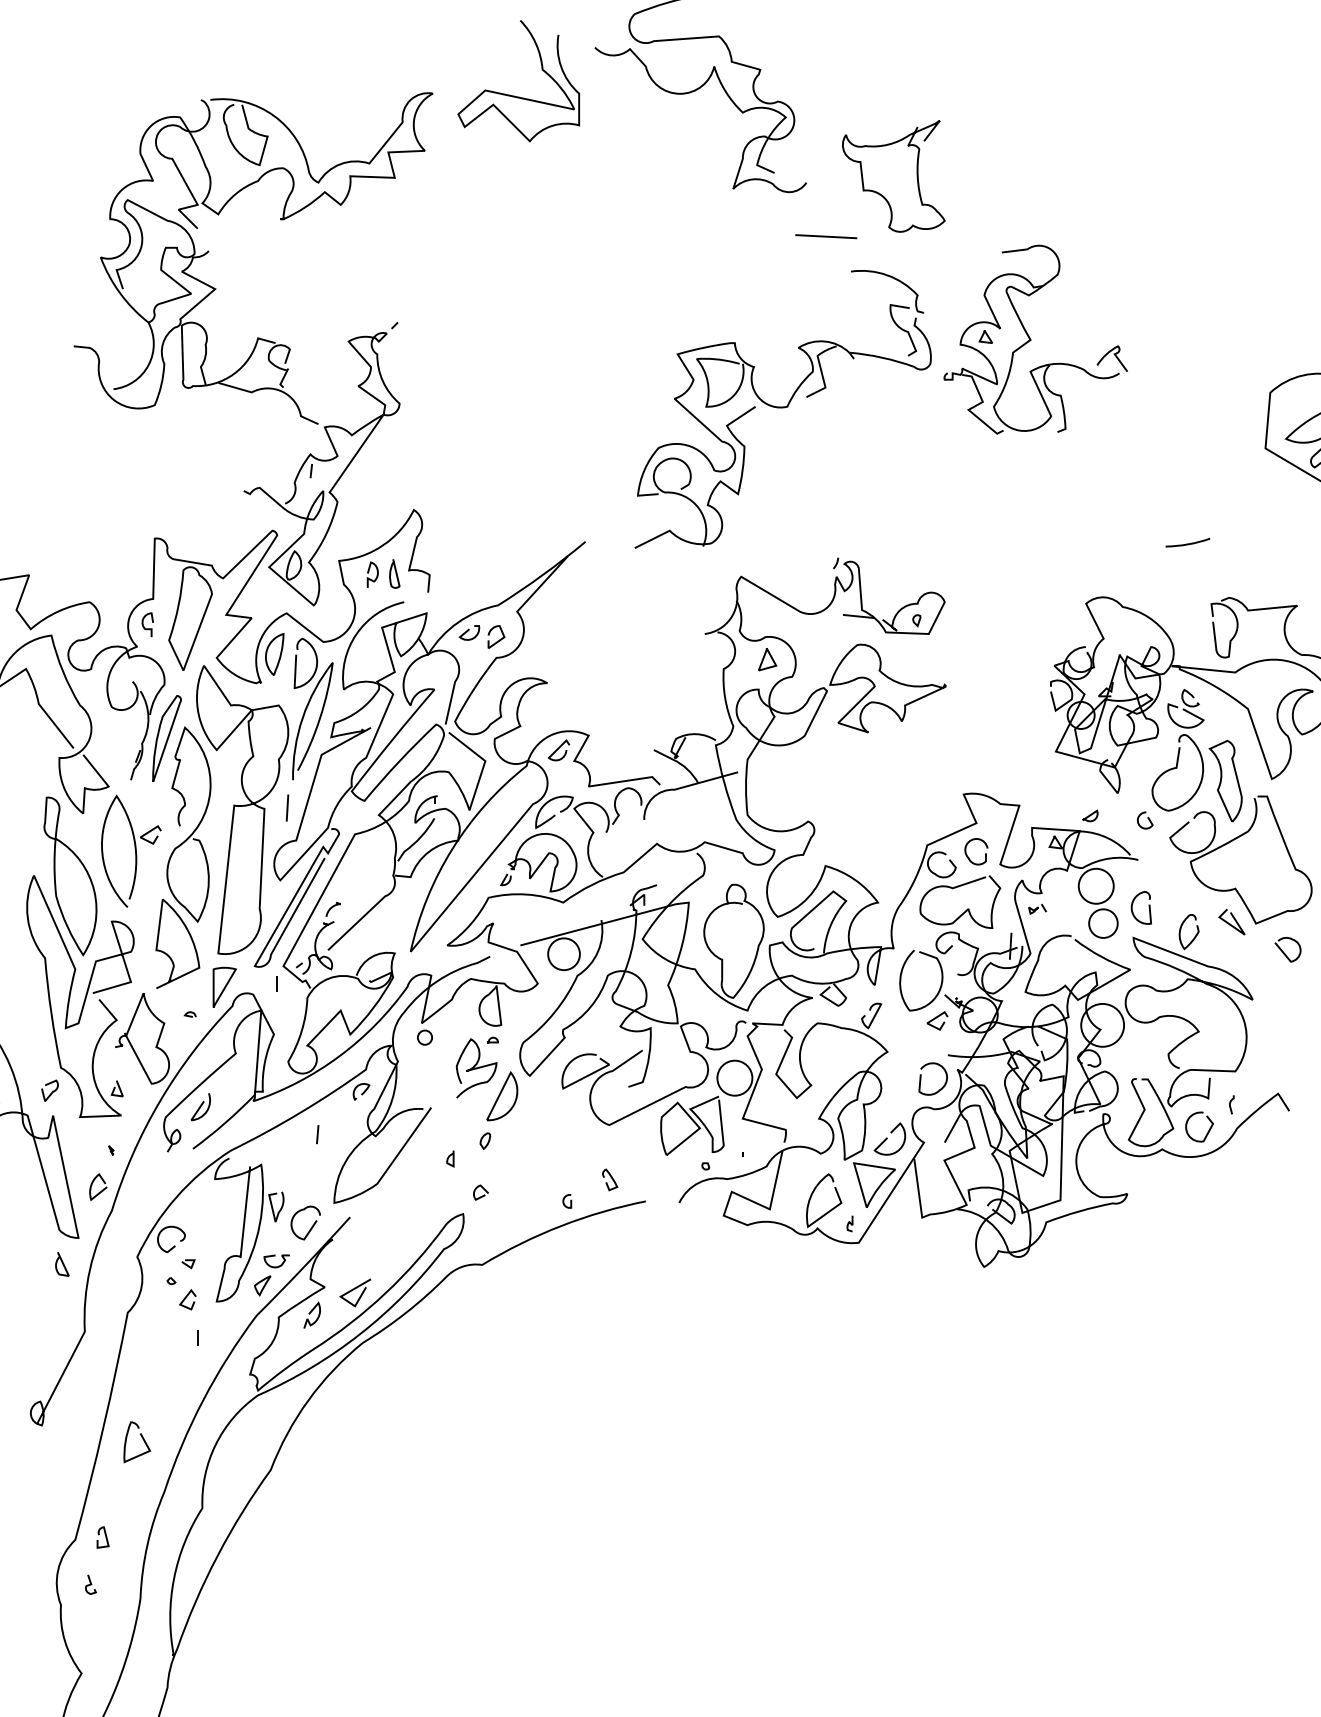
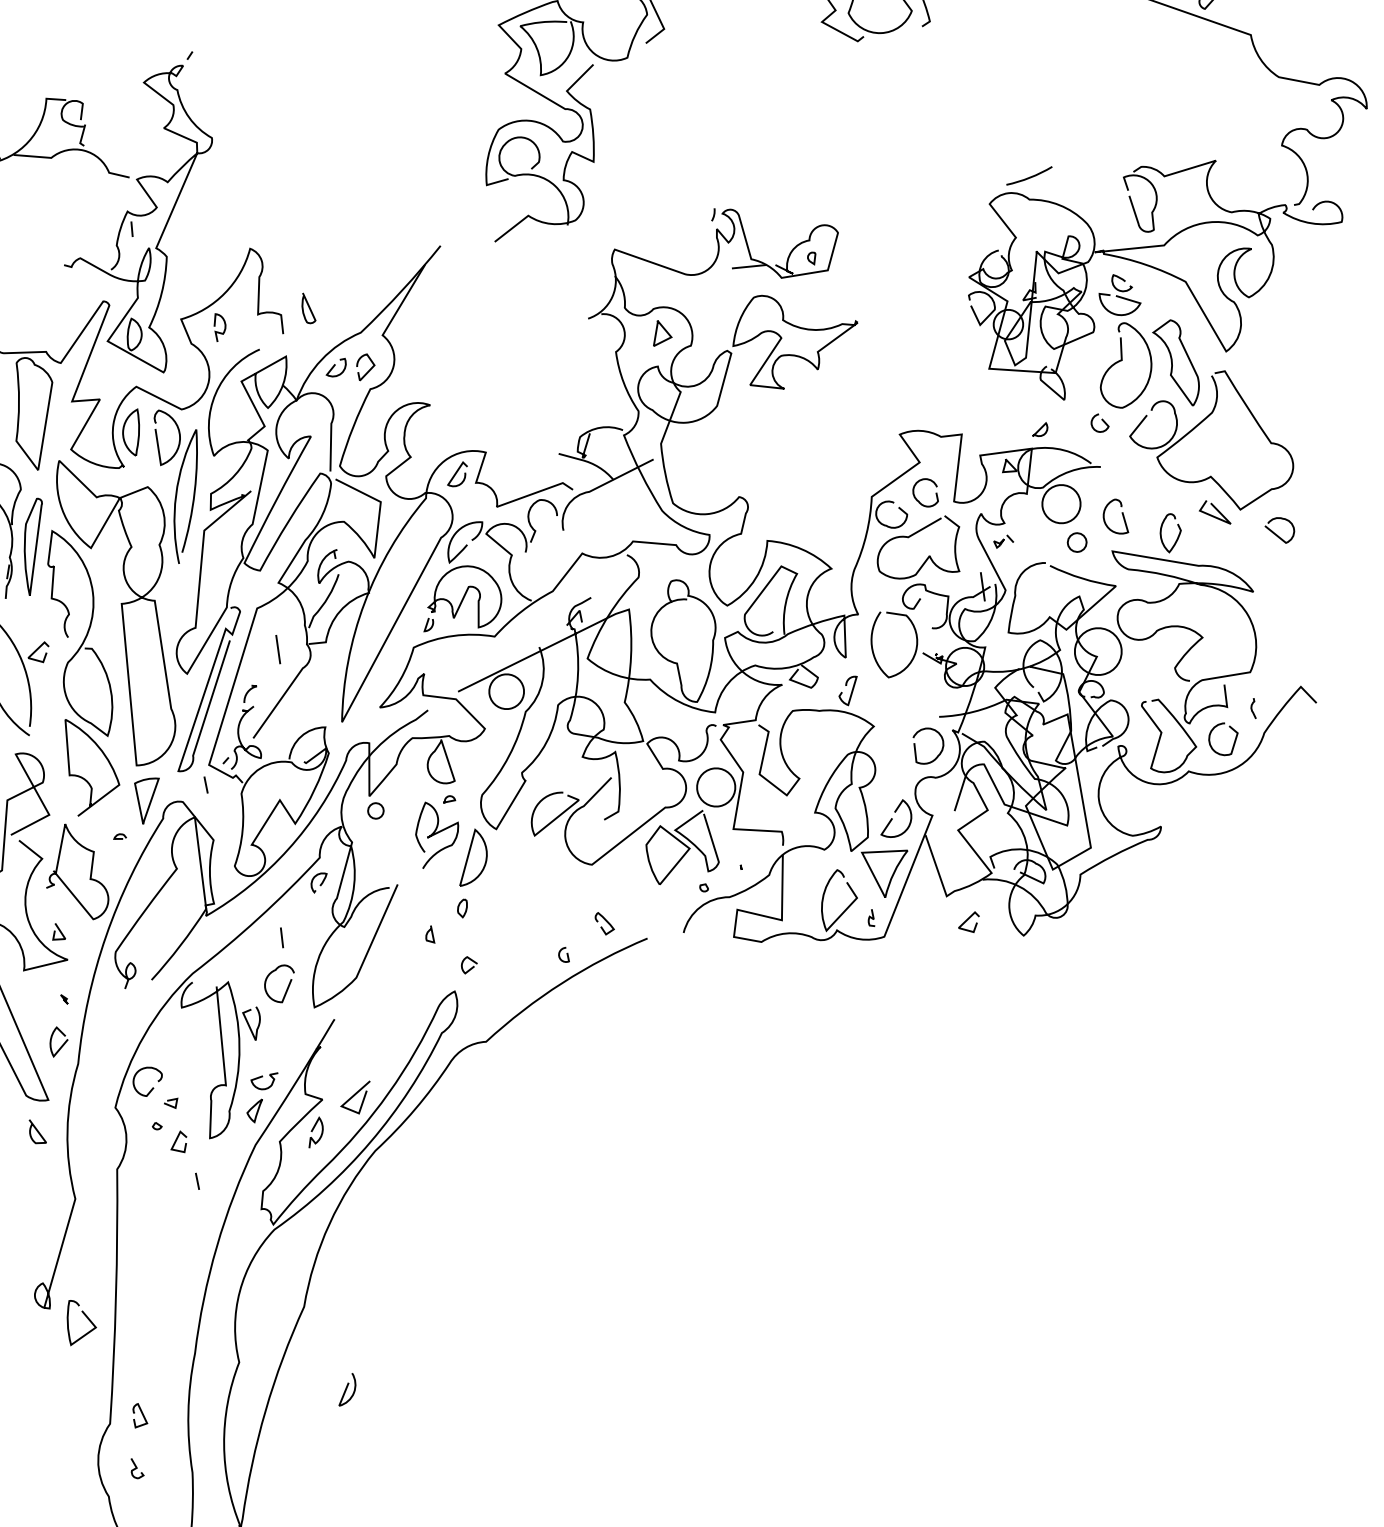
curve: (1187, 543) -> (1029, 176), moved
curve: (395, 573) -> (308, 307), moved
line: (287, 807) -> (278, 648), moved
circle: (1103, 923) -> (1077, 542), size x0.6
line: (936, 1018) -> (967, 920), moved
curve: (200, 1107) -> (346, 1390), moved
curve: (311, 1226) -> (287, 986), moved
curve: (142, 1439) -> (85, 1316), moved

